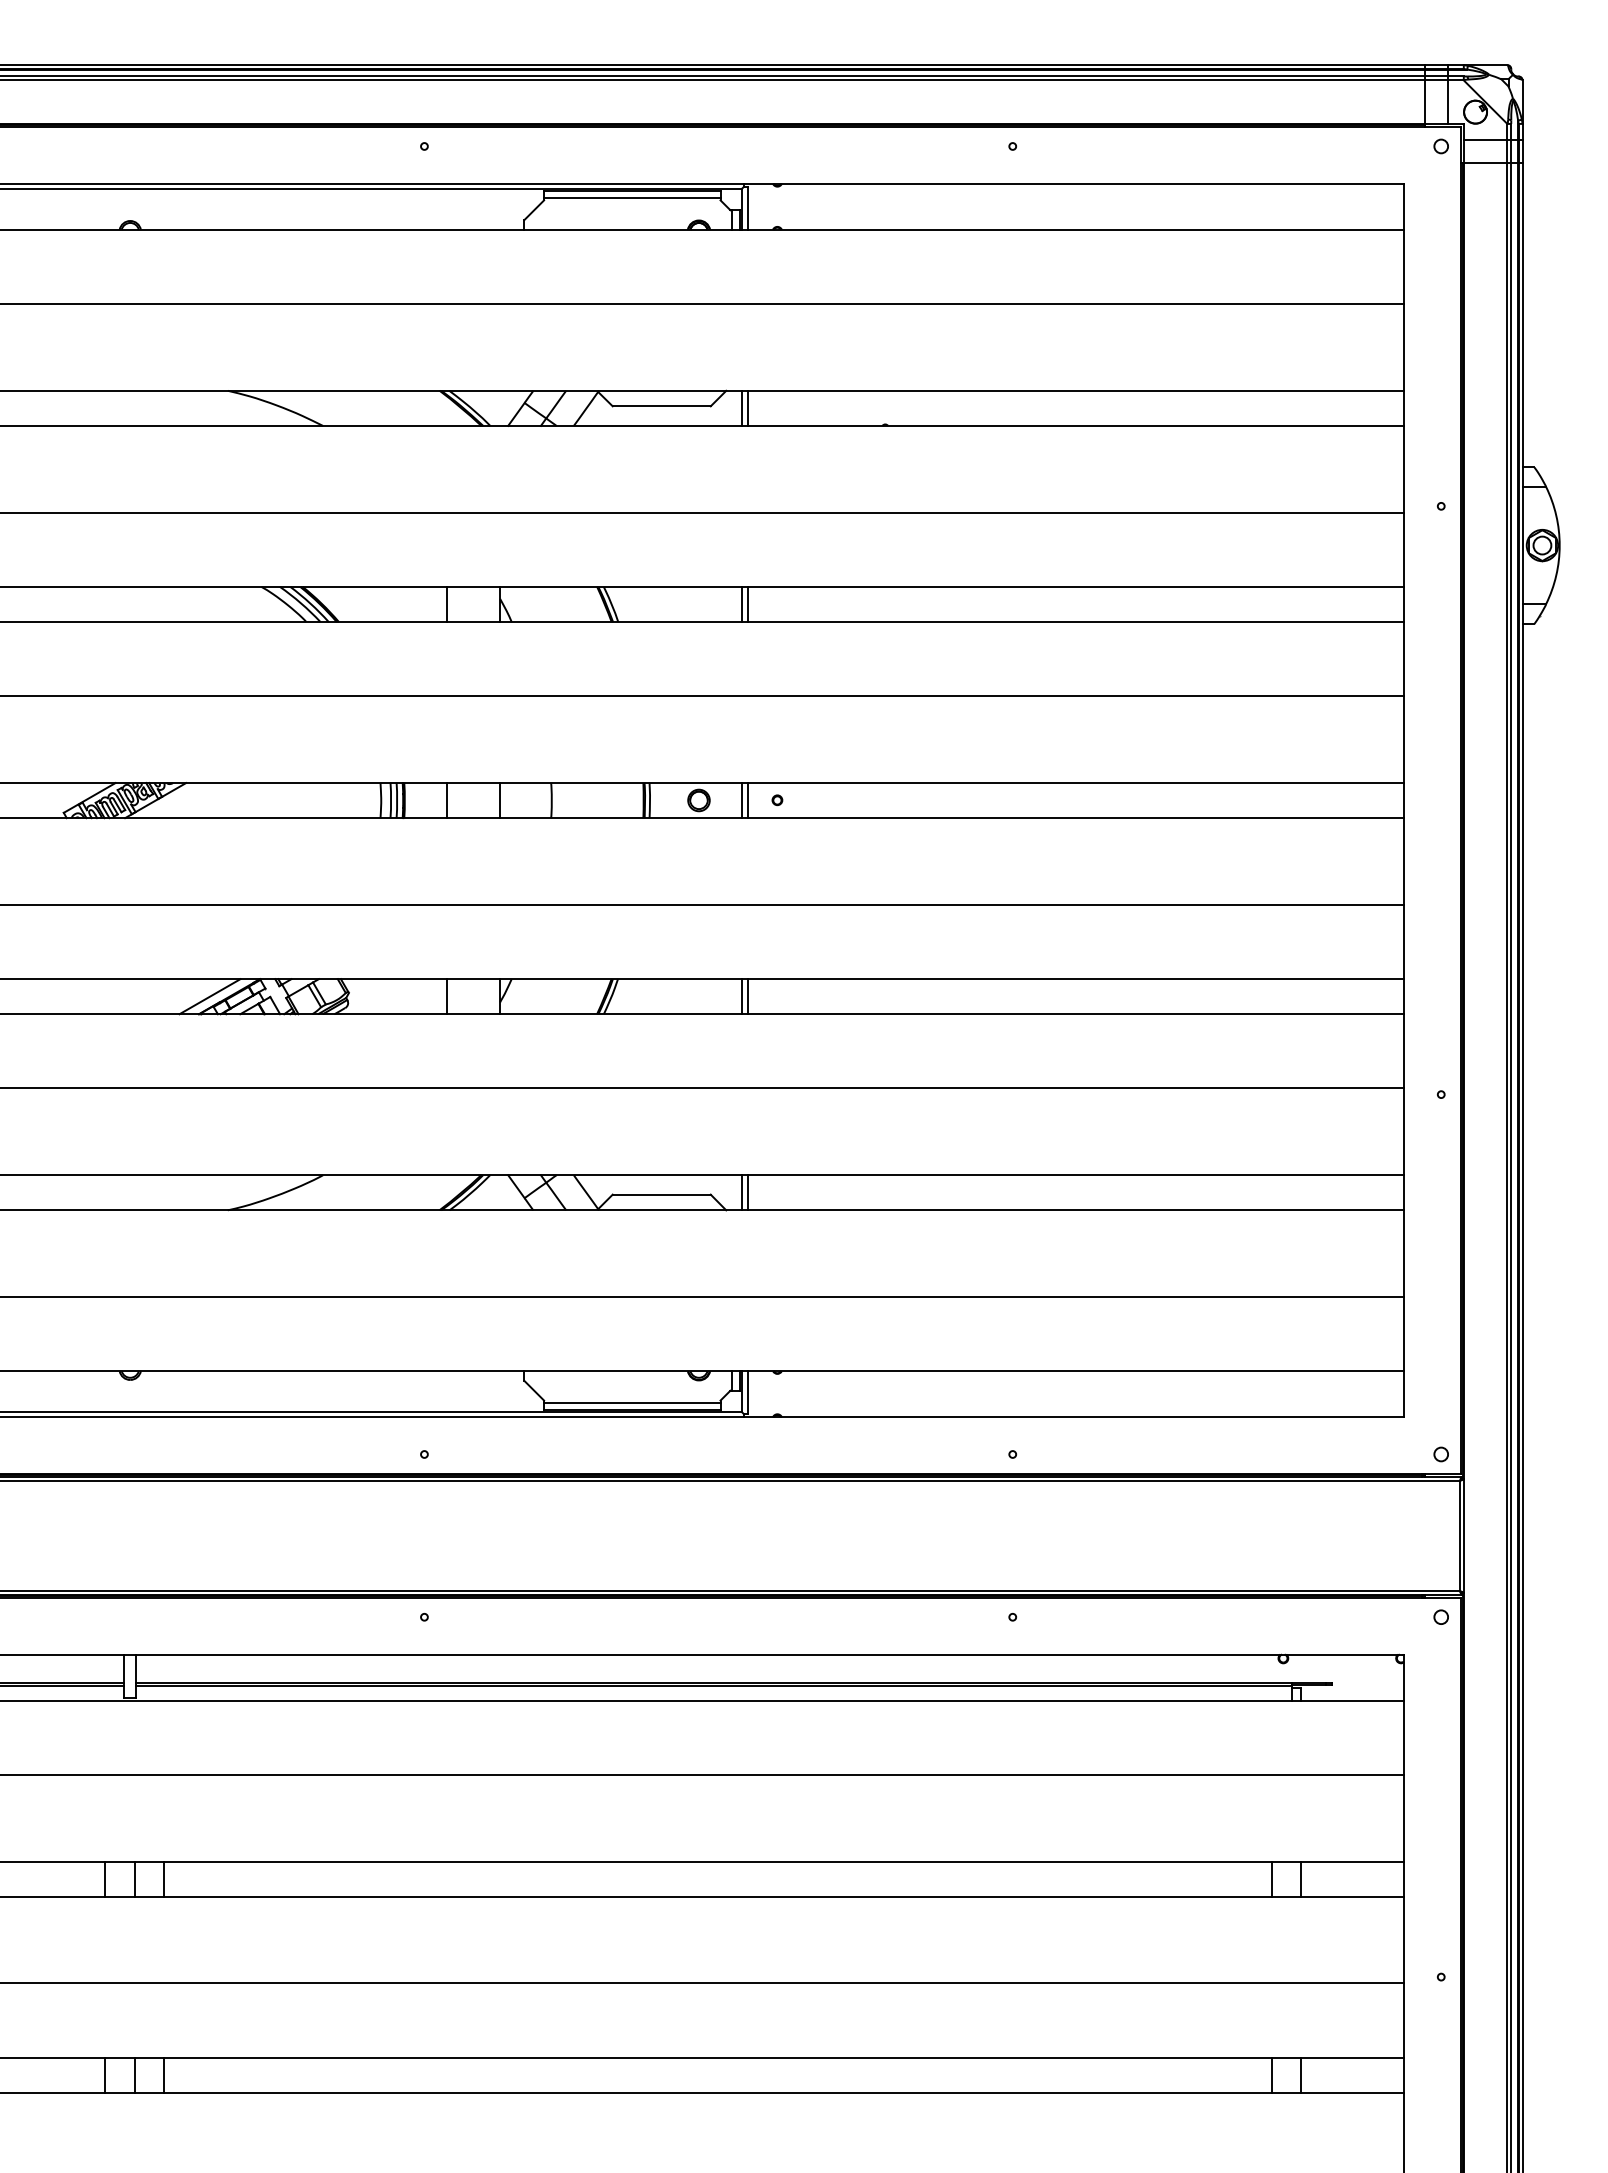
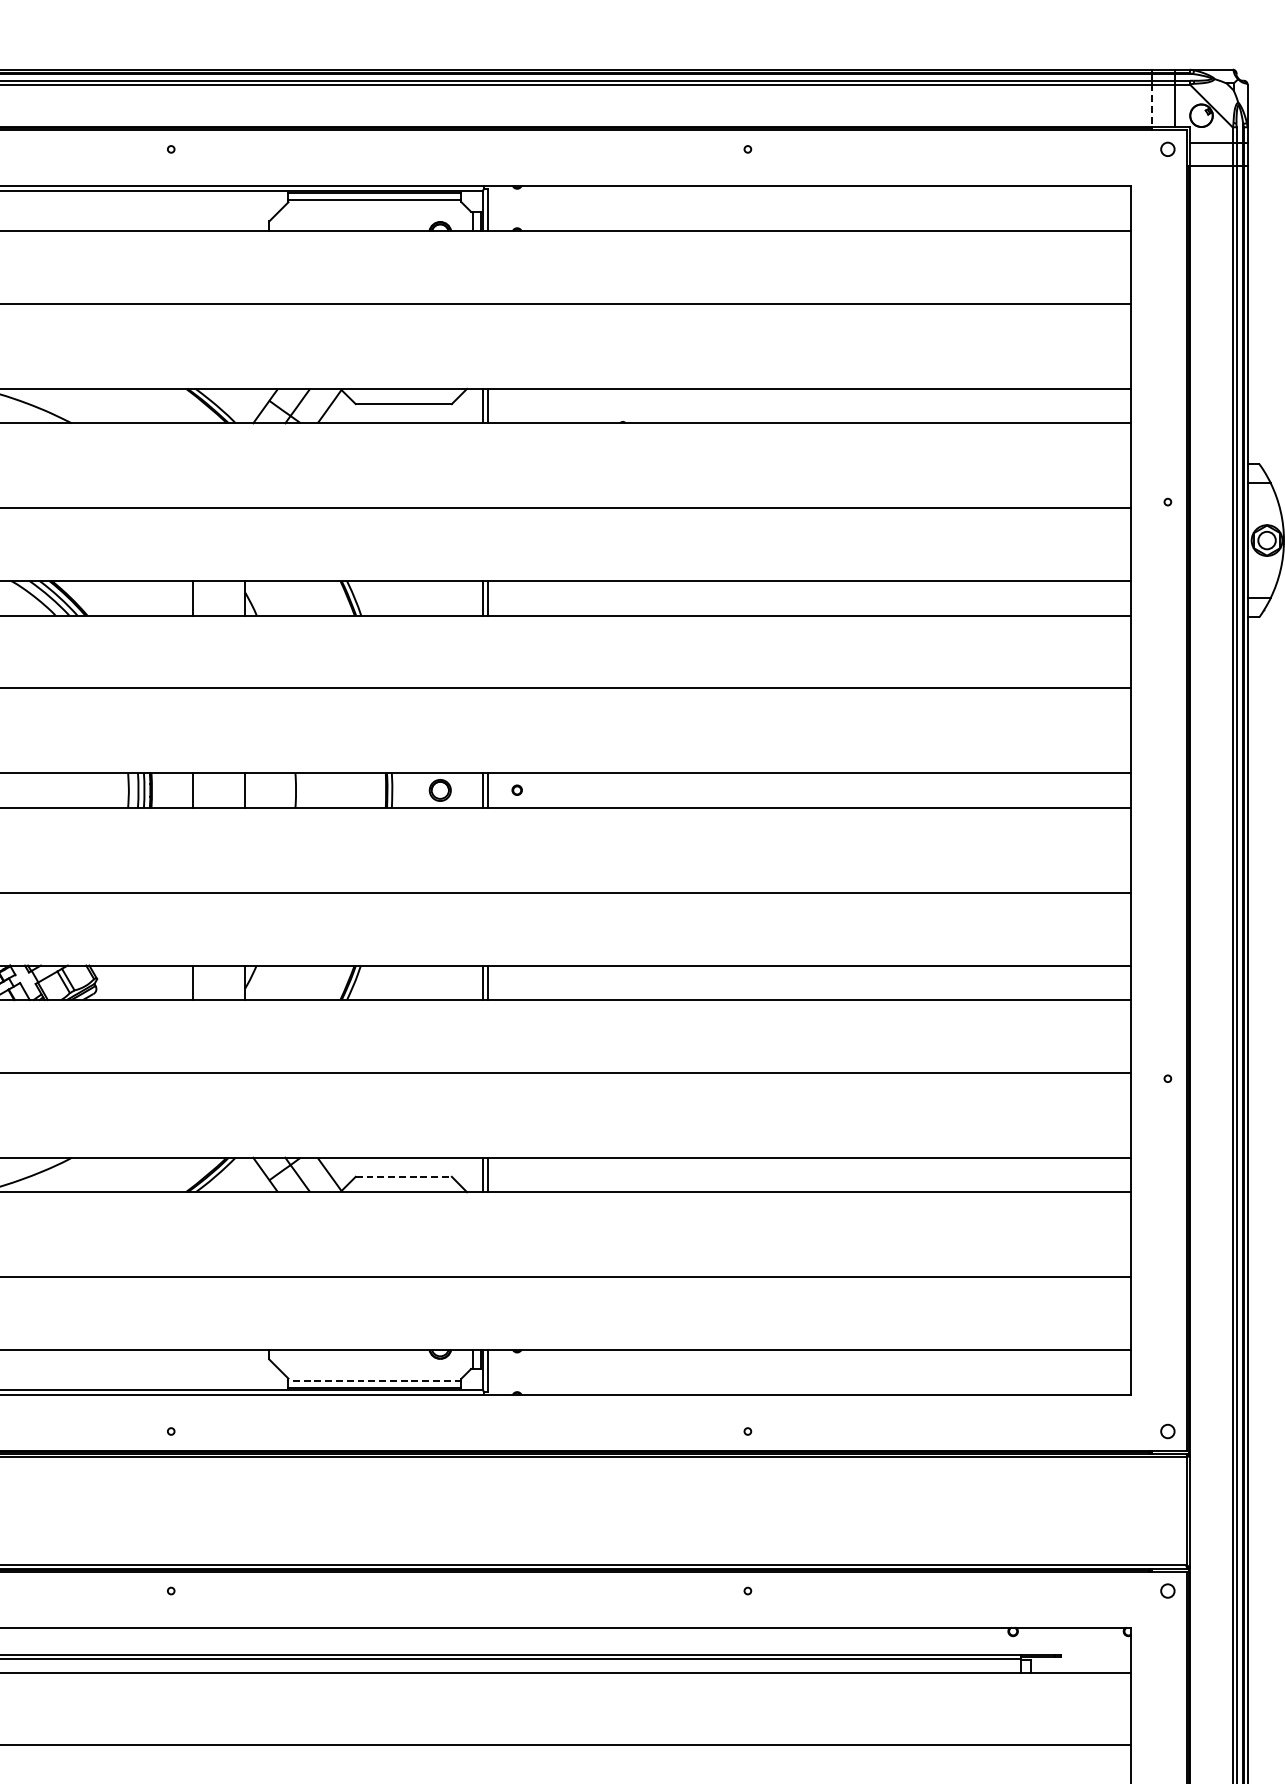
line: (1424, 102) -> (1151, 106), solid -> dashed
line: (662, 1194) -> (404, 1176), solid -> dashed
line: (631, 1402) -> (374, 1380), solid -> dashed

